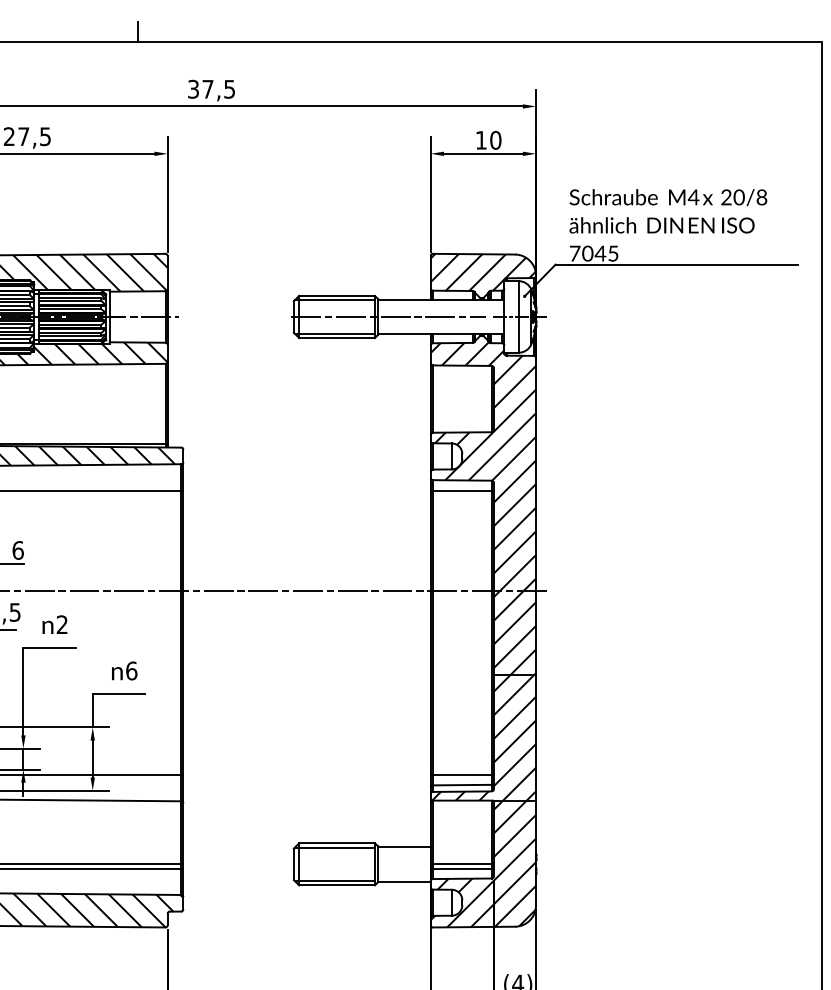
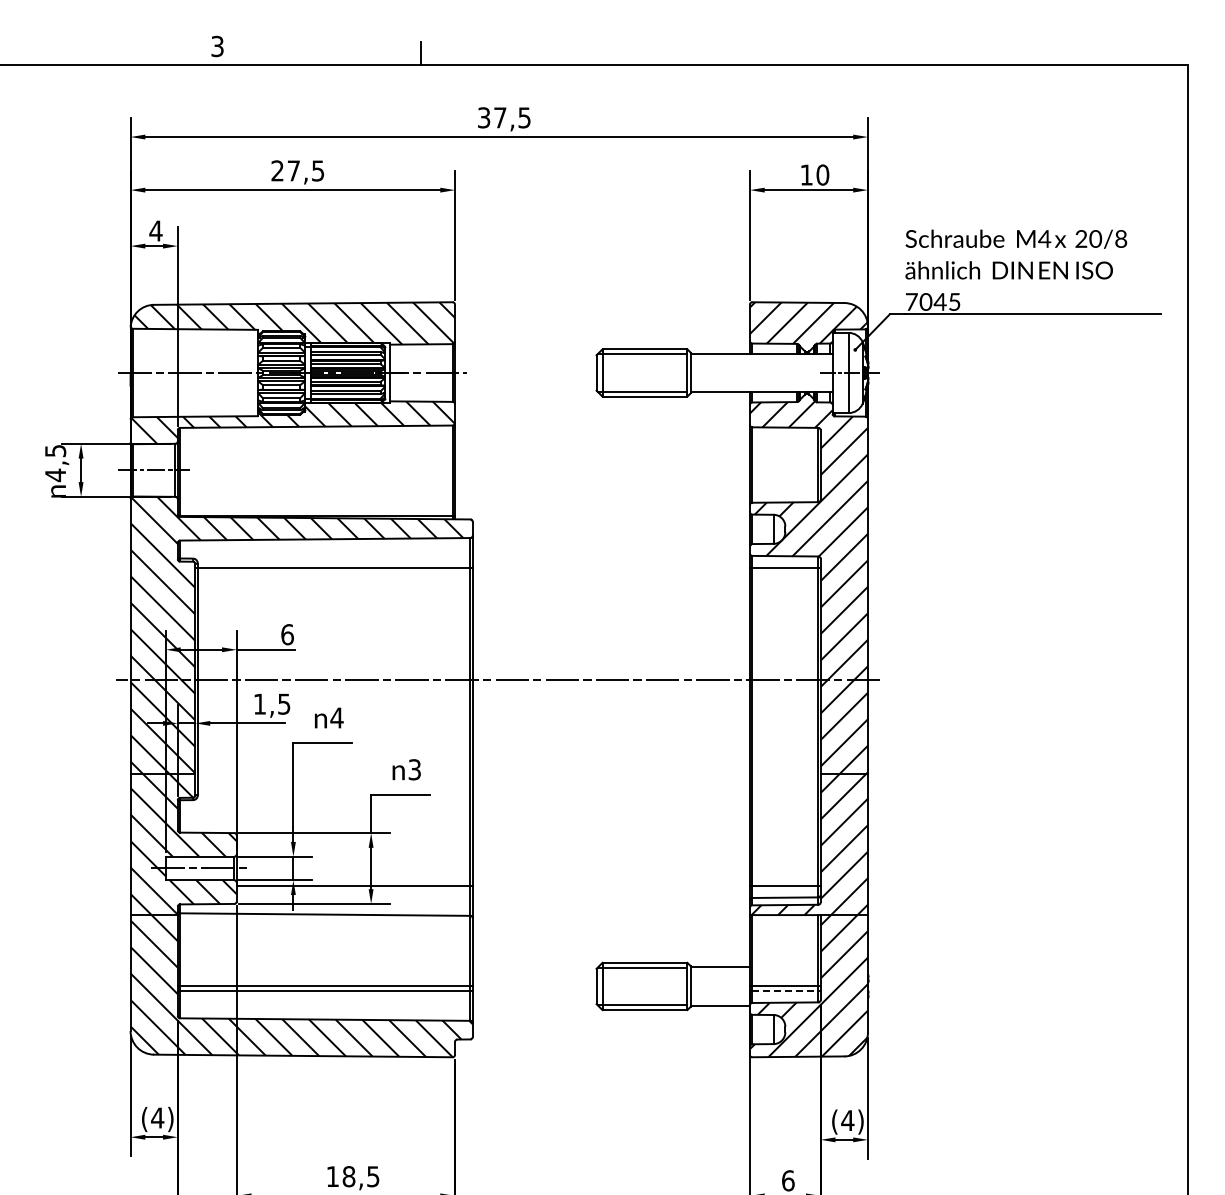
line: (388, 316) -> (702, 372), removed
text: (61, 624) -> (336, 717), 2 -> 4
text: (131, 670) -> (414, 769), 6 -> 3
line: (462, 868) -> (785, 991), solid -> dashed

